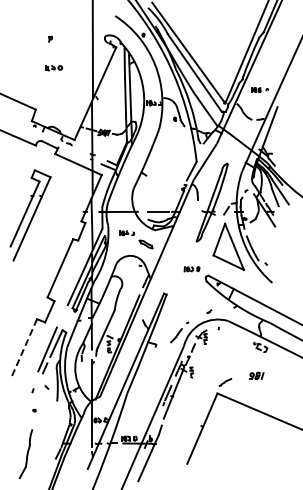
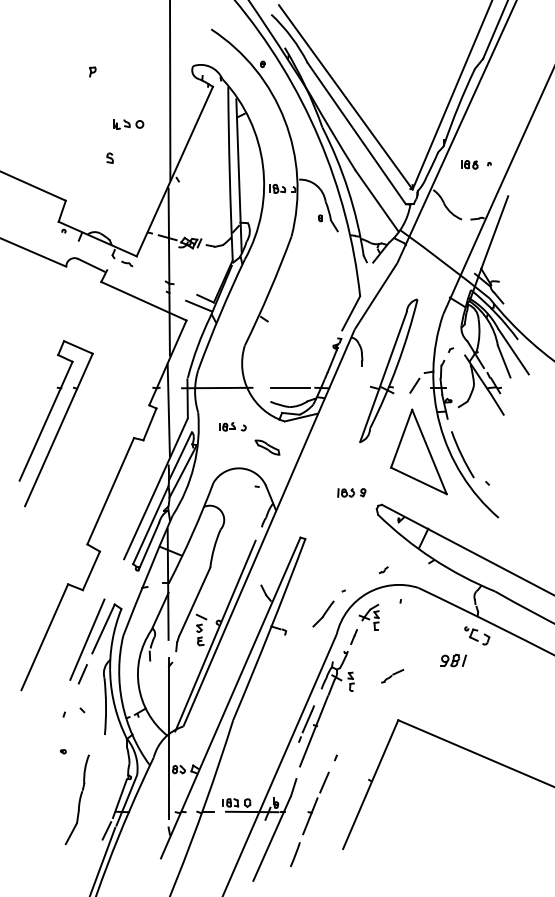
part: (53, 68) -> (127, 125), moved
part: (59, 85) -> (109, 156), added
part: (30, 215) -> (56, 423), moved
line: (24, 348) -> (45, 637), dashed -> solid
part: (256, 375) -> (453, 659), moved
line: (225, 382) -> (392, 676), moved
part: (39, 389) -> (72, 712), size x0.71
part: (171, 442) -> (314, 809), added
part: (25, 454) -> (76, 800), moved

